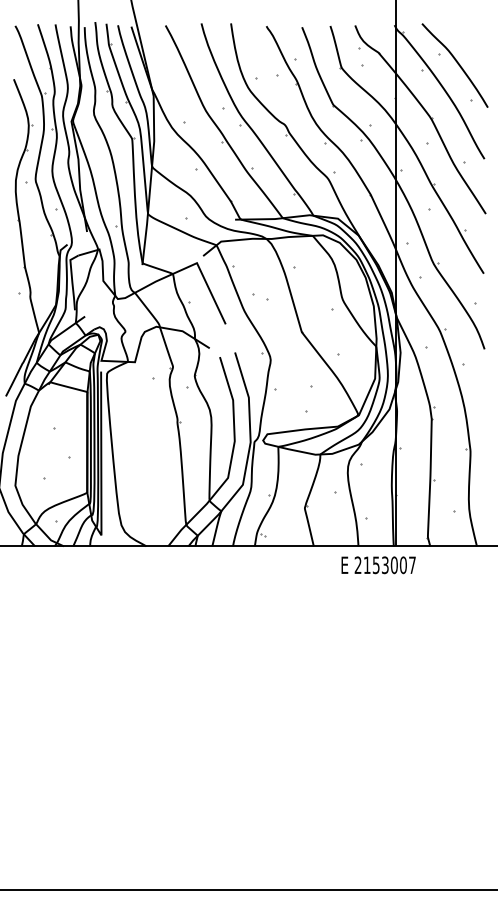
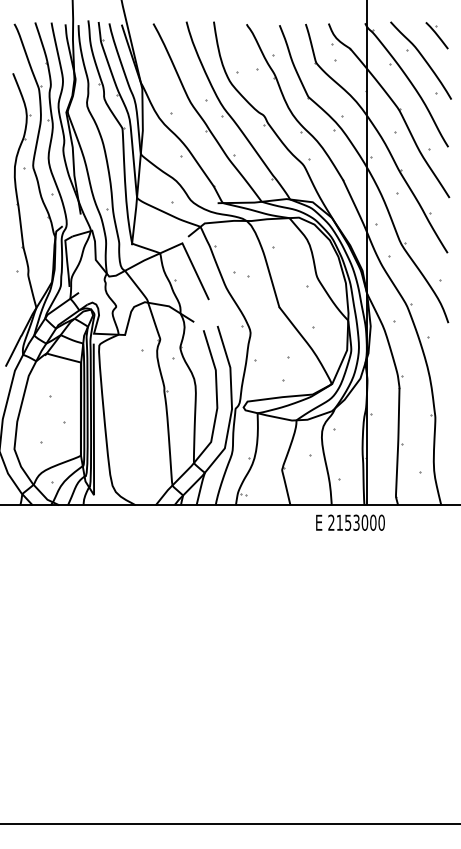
part: (471, 38) -> (436, 35), added
text: (412, 564) -> (381, 522), 2153007 -> 2153000

